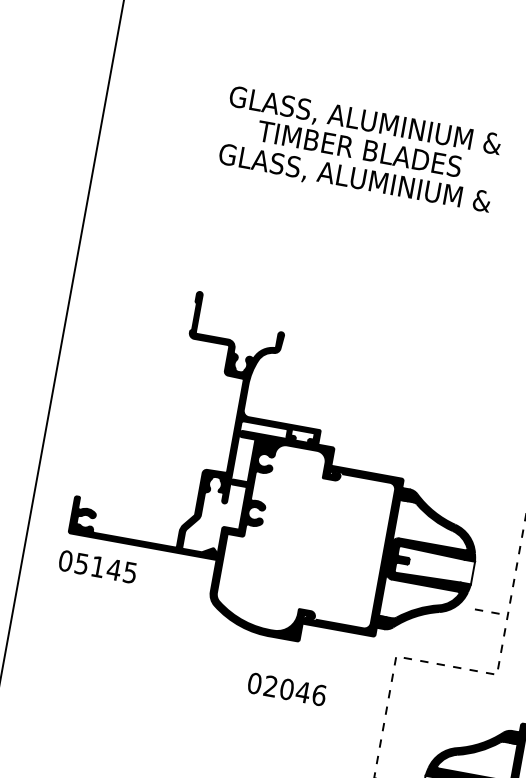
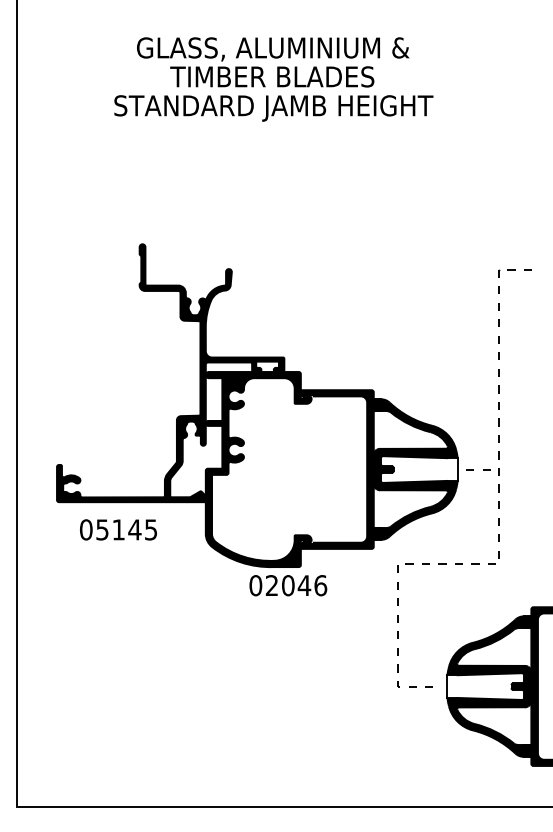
text: (355, 180) -> (273, 108), GLASS, ALUMINIUM & -> STANDARD JAMB HEIGHT
text: (97, 566) -> (118, 529), moved
line: (482, 610) -> (473, 469), moved
text: (287, 689) -> (288, 585), moved

